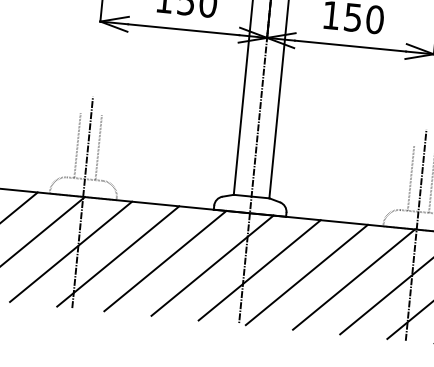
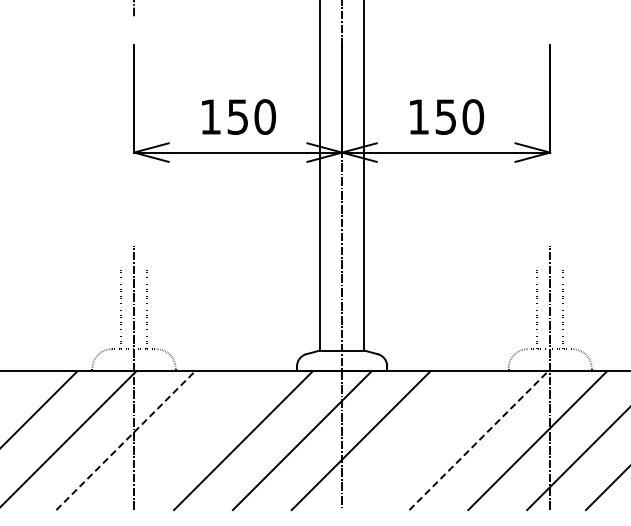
line: (71, 251) -> (126, 440), solid -> dashed
line: (118, 256) -> (184, 440), removed
line: (306, 274) -> (419, 440), removed
line: (354, 279) -> (479, 440), solid -> dashed

